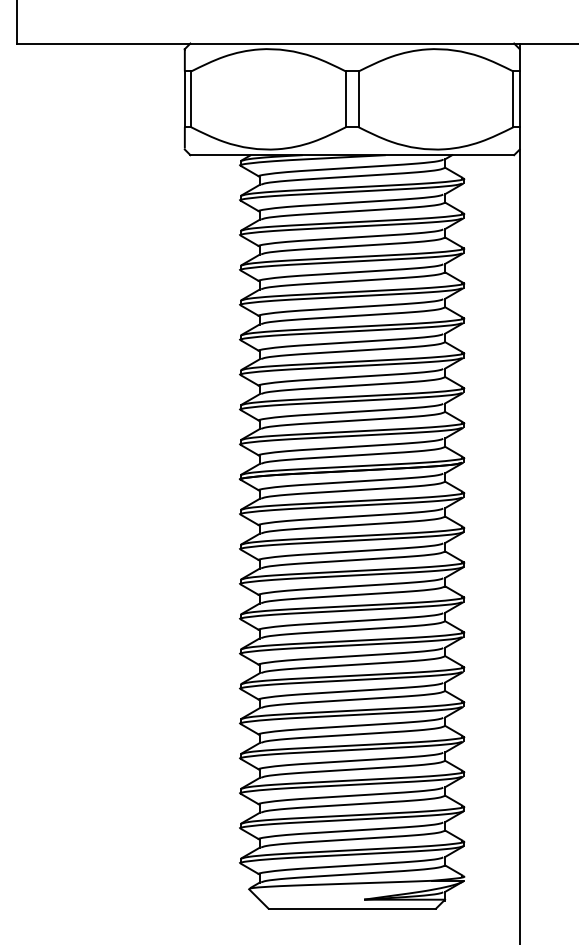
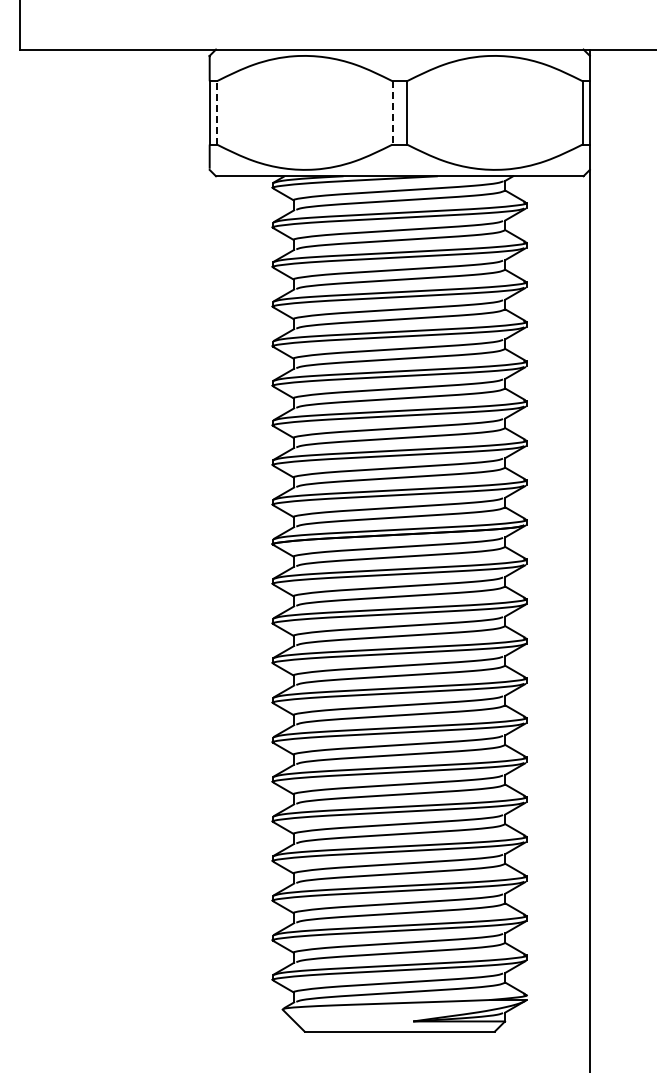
line: (190, 98) -> (216, 112), solid -> dashed
line: (345, 98) -> (392, 112), solid -> dashed

